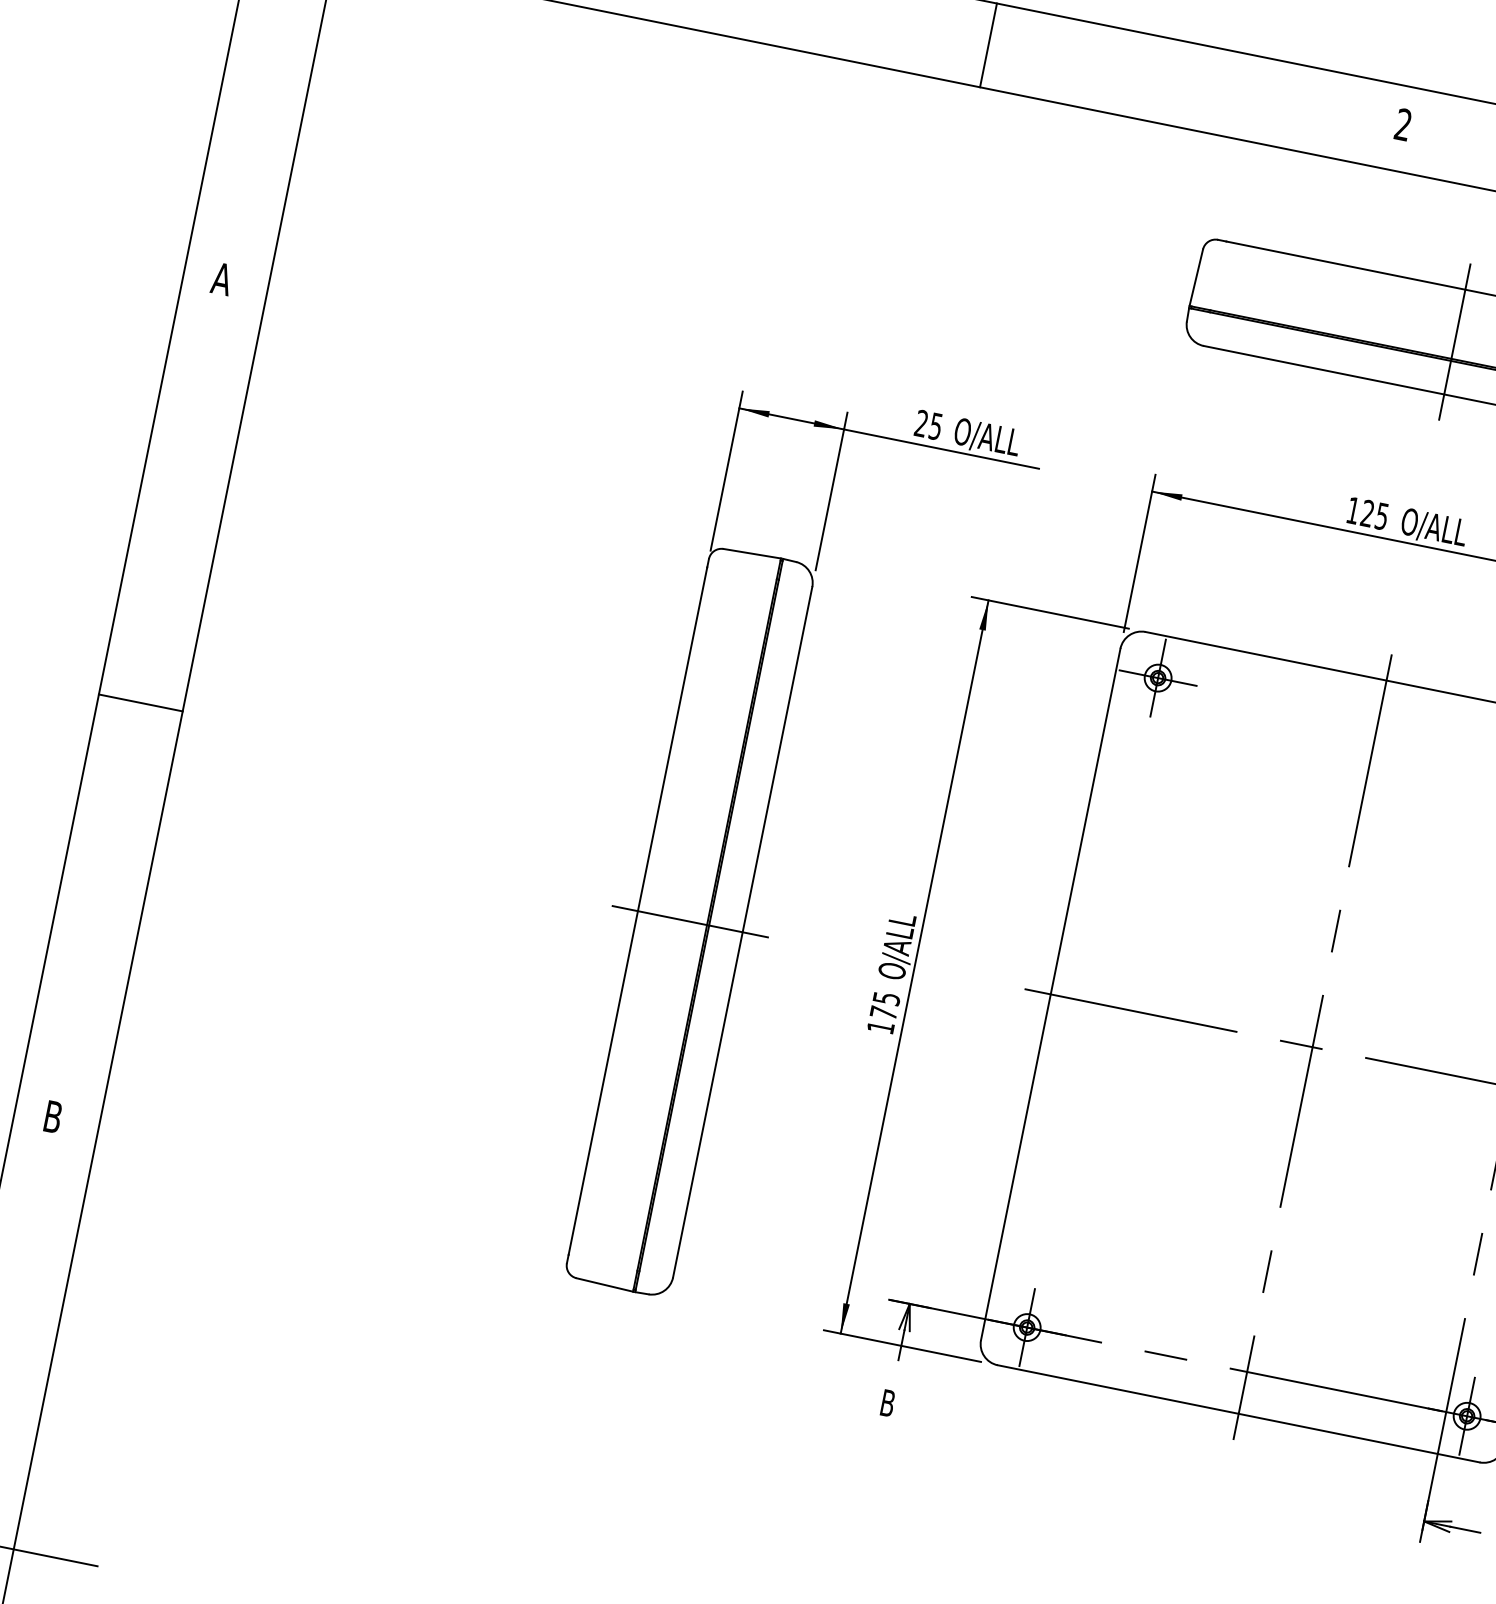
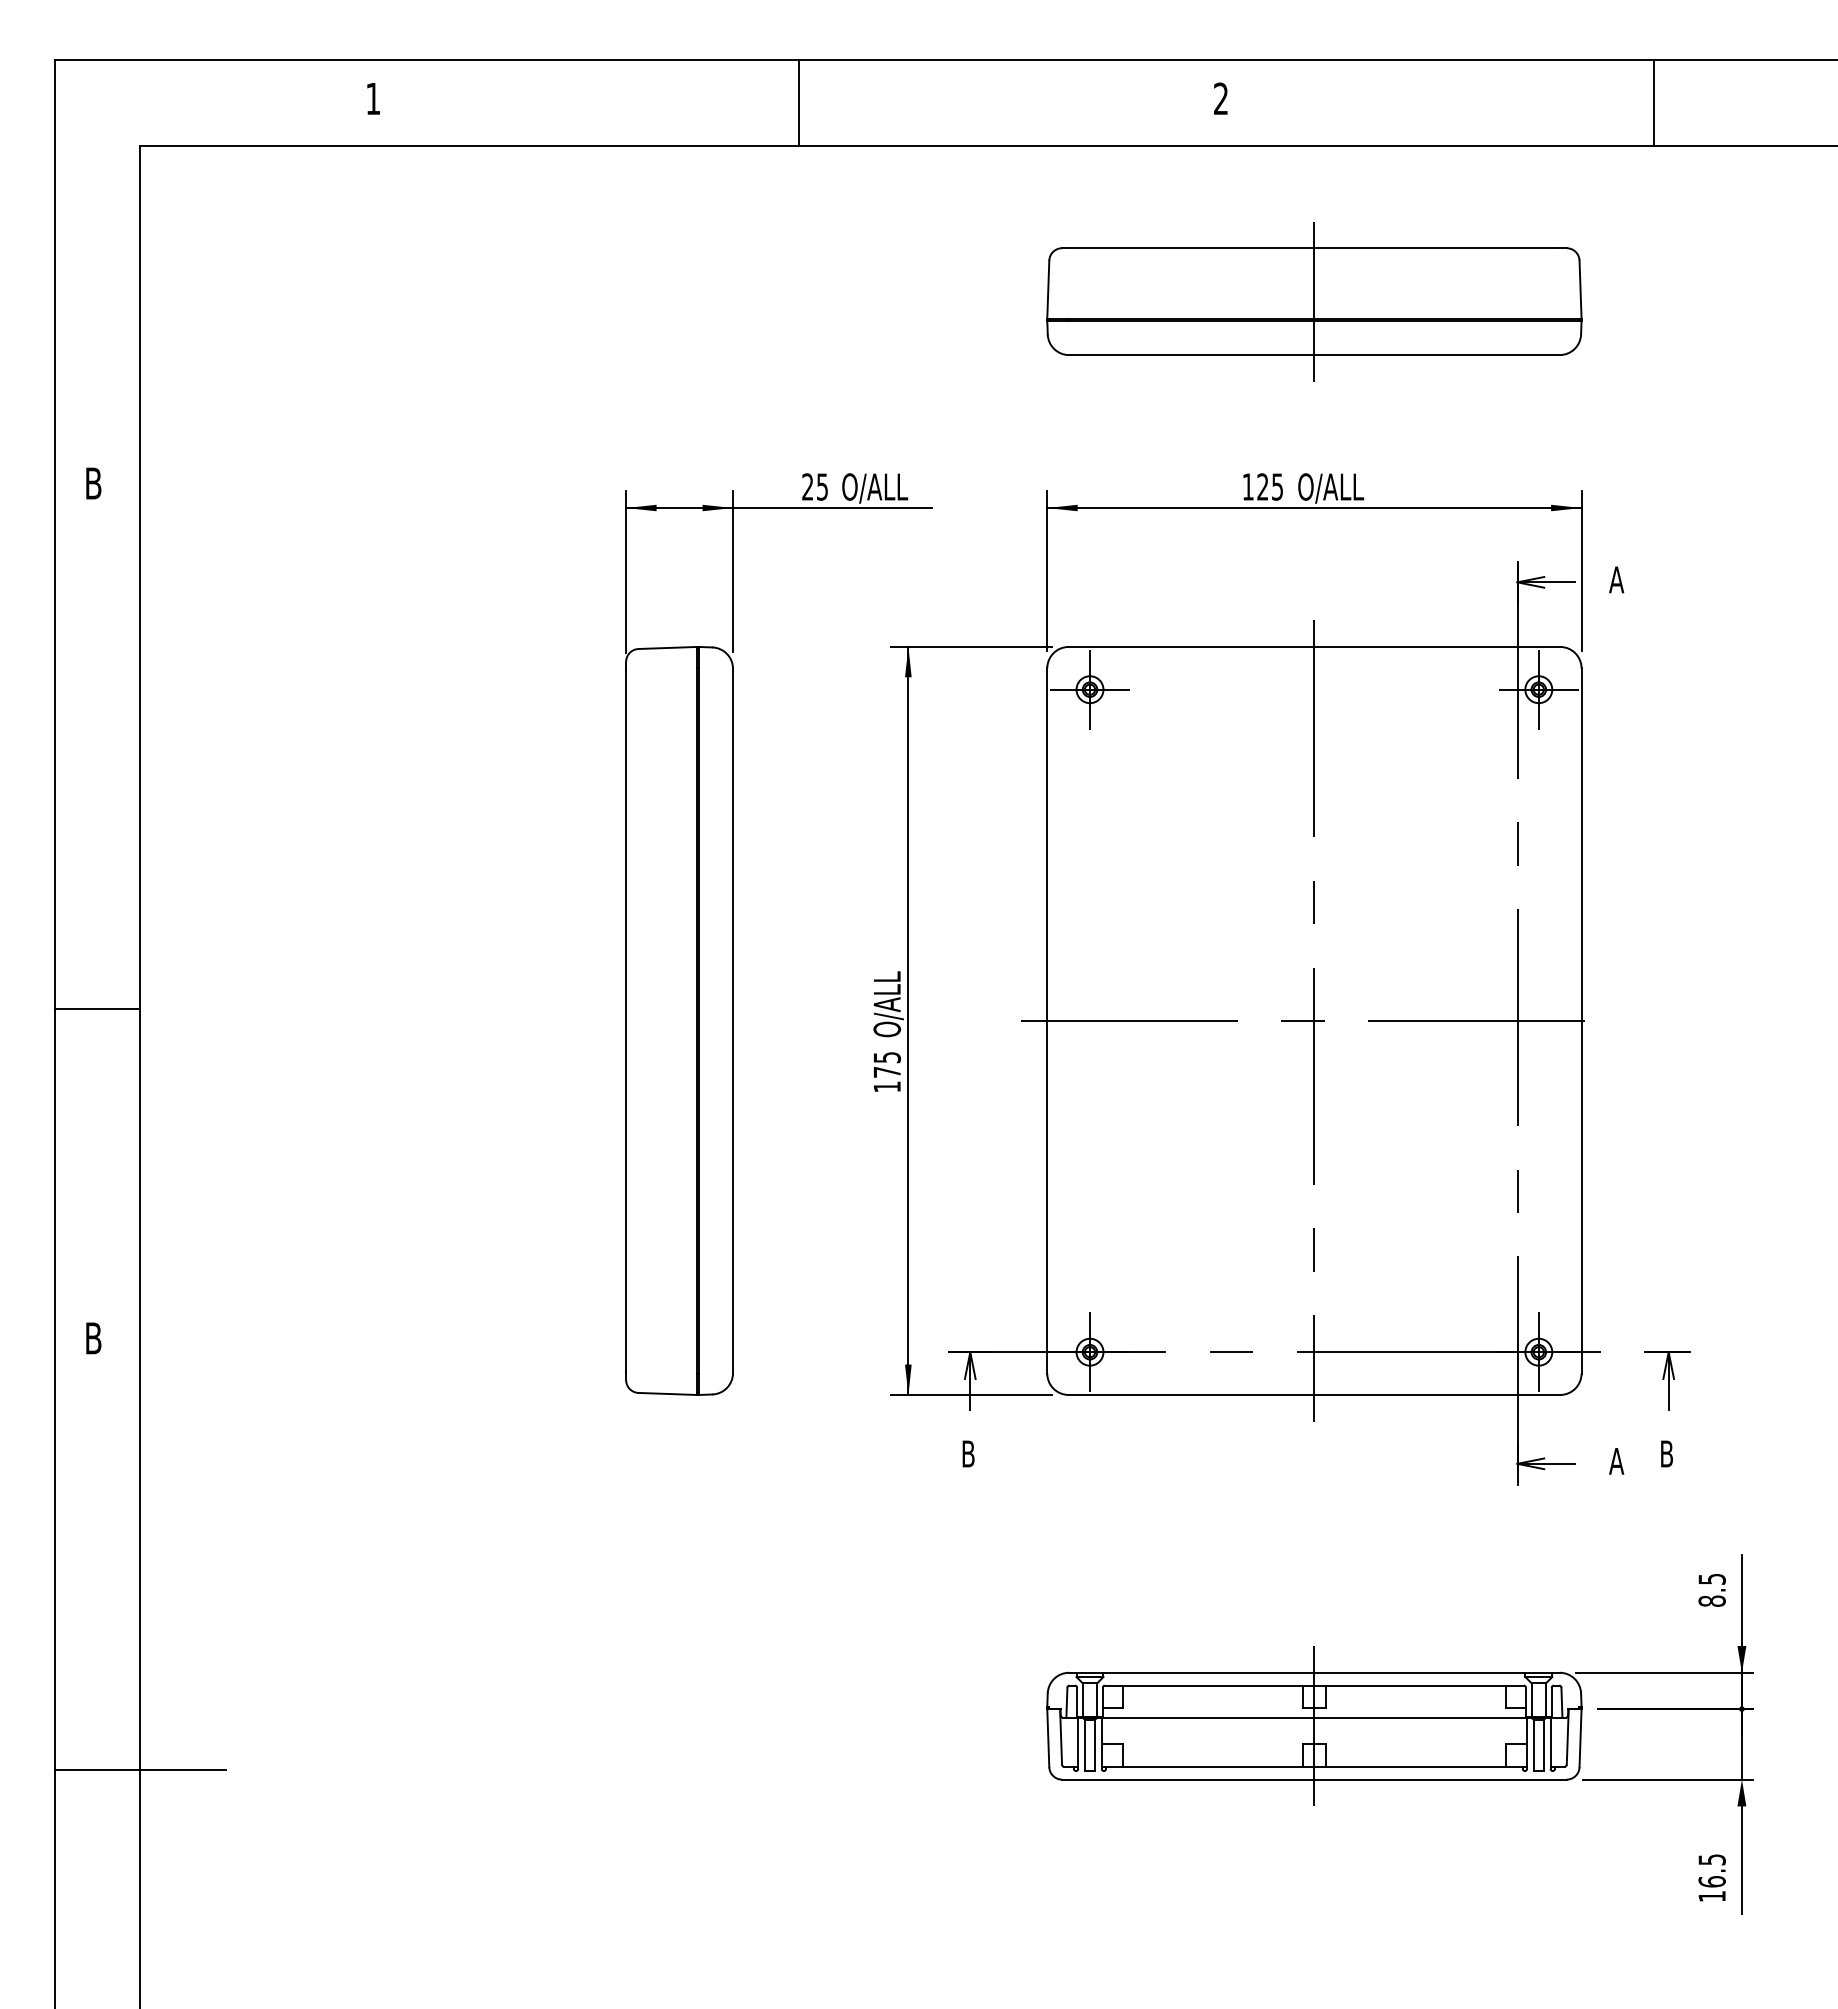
text: (221, 278) -> (92, 483), A -> B
line: (140, 703) -> (97, 1009), moved
line: (690, 921) -> (679, 1020), removed

